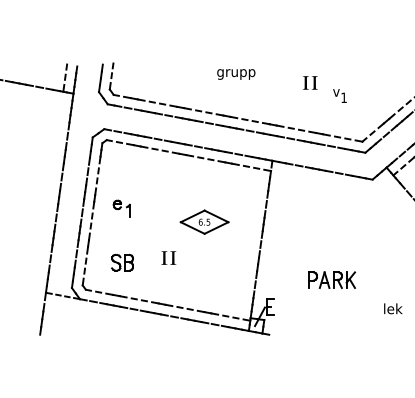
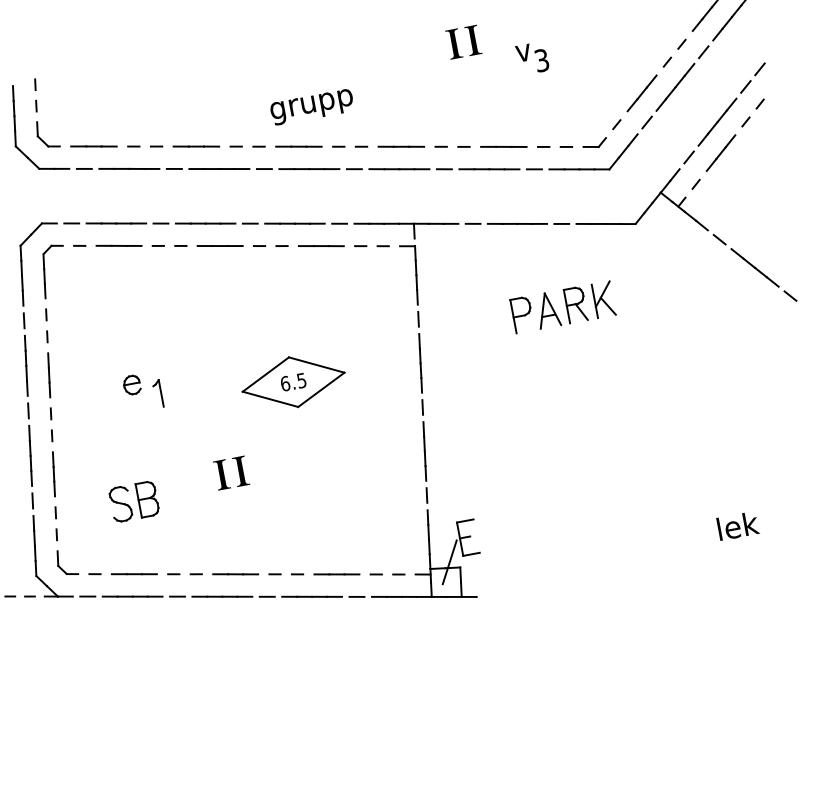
text: (236, 74) -> (312, 107), moved
text: (343, 97) -> (540, 60), 1 -> 3
part: (121, 208) -> (142, 391), moved
part: (332, 279) -> (564, 305), moved
text: (393, 308) -> (738, 525), moved

